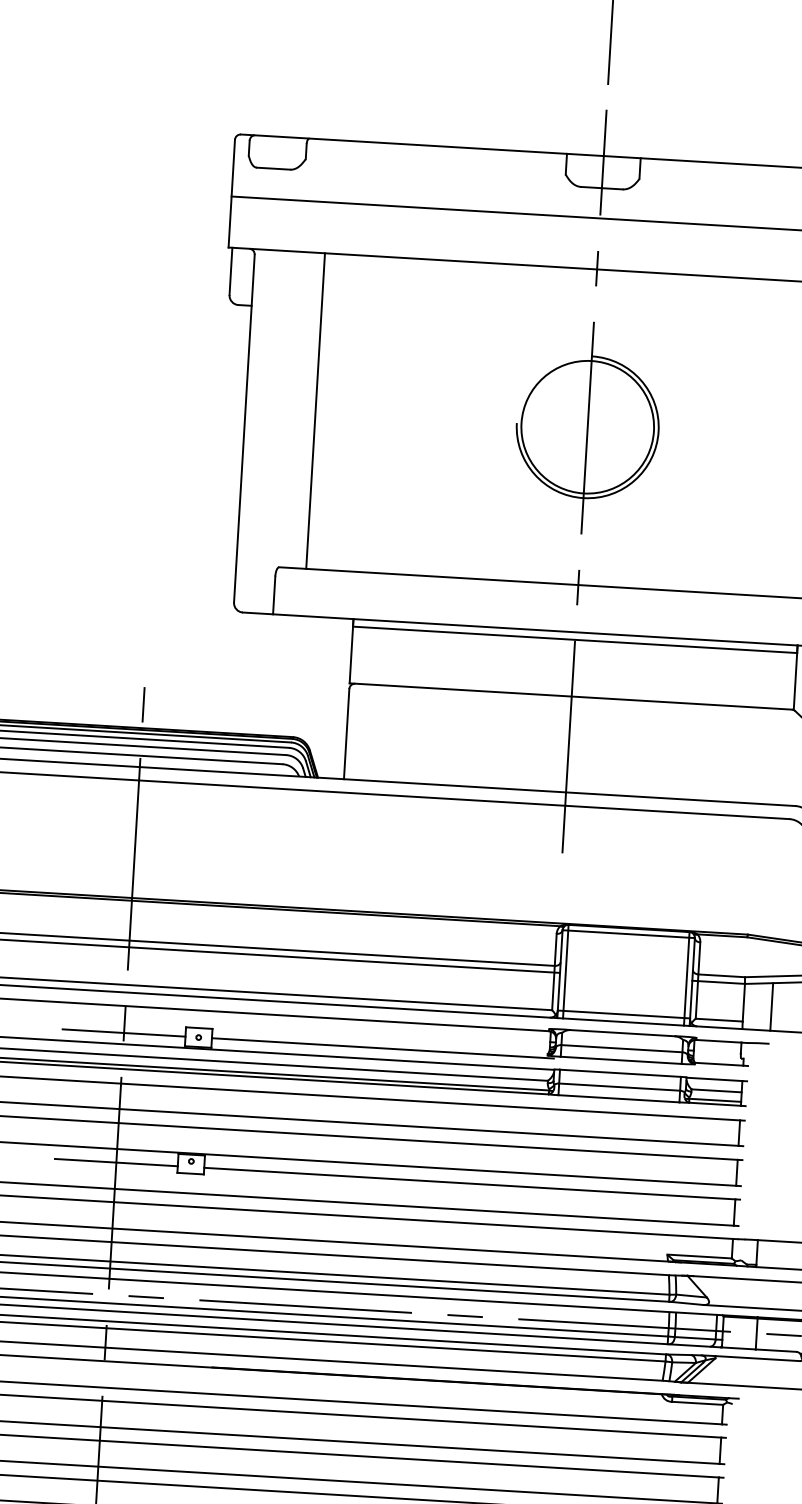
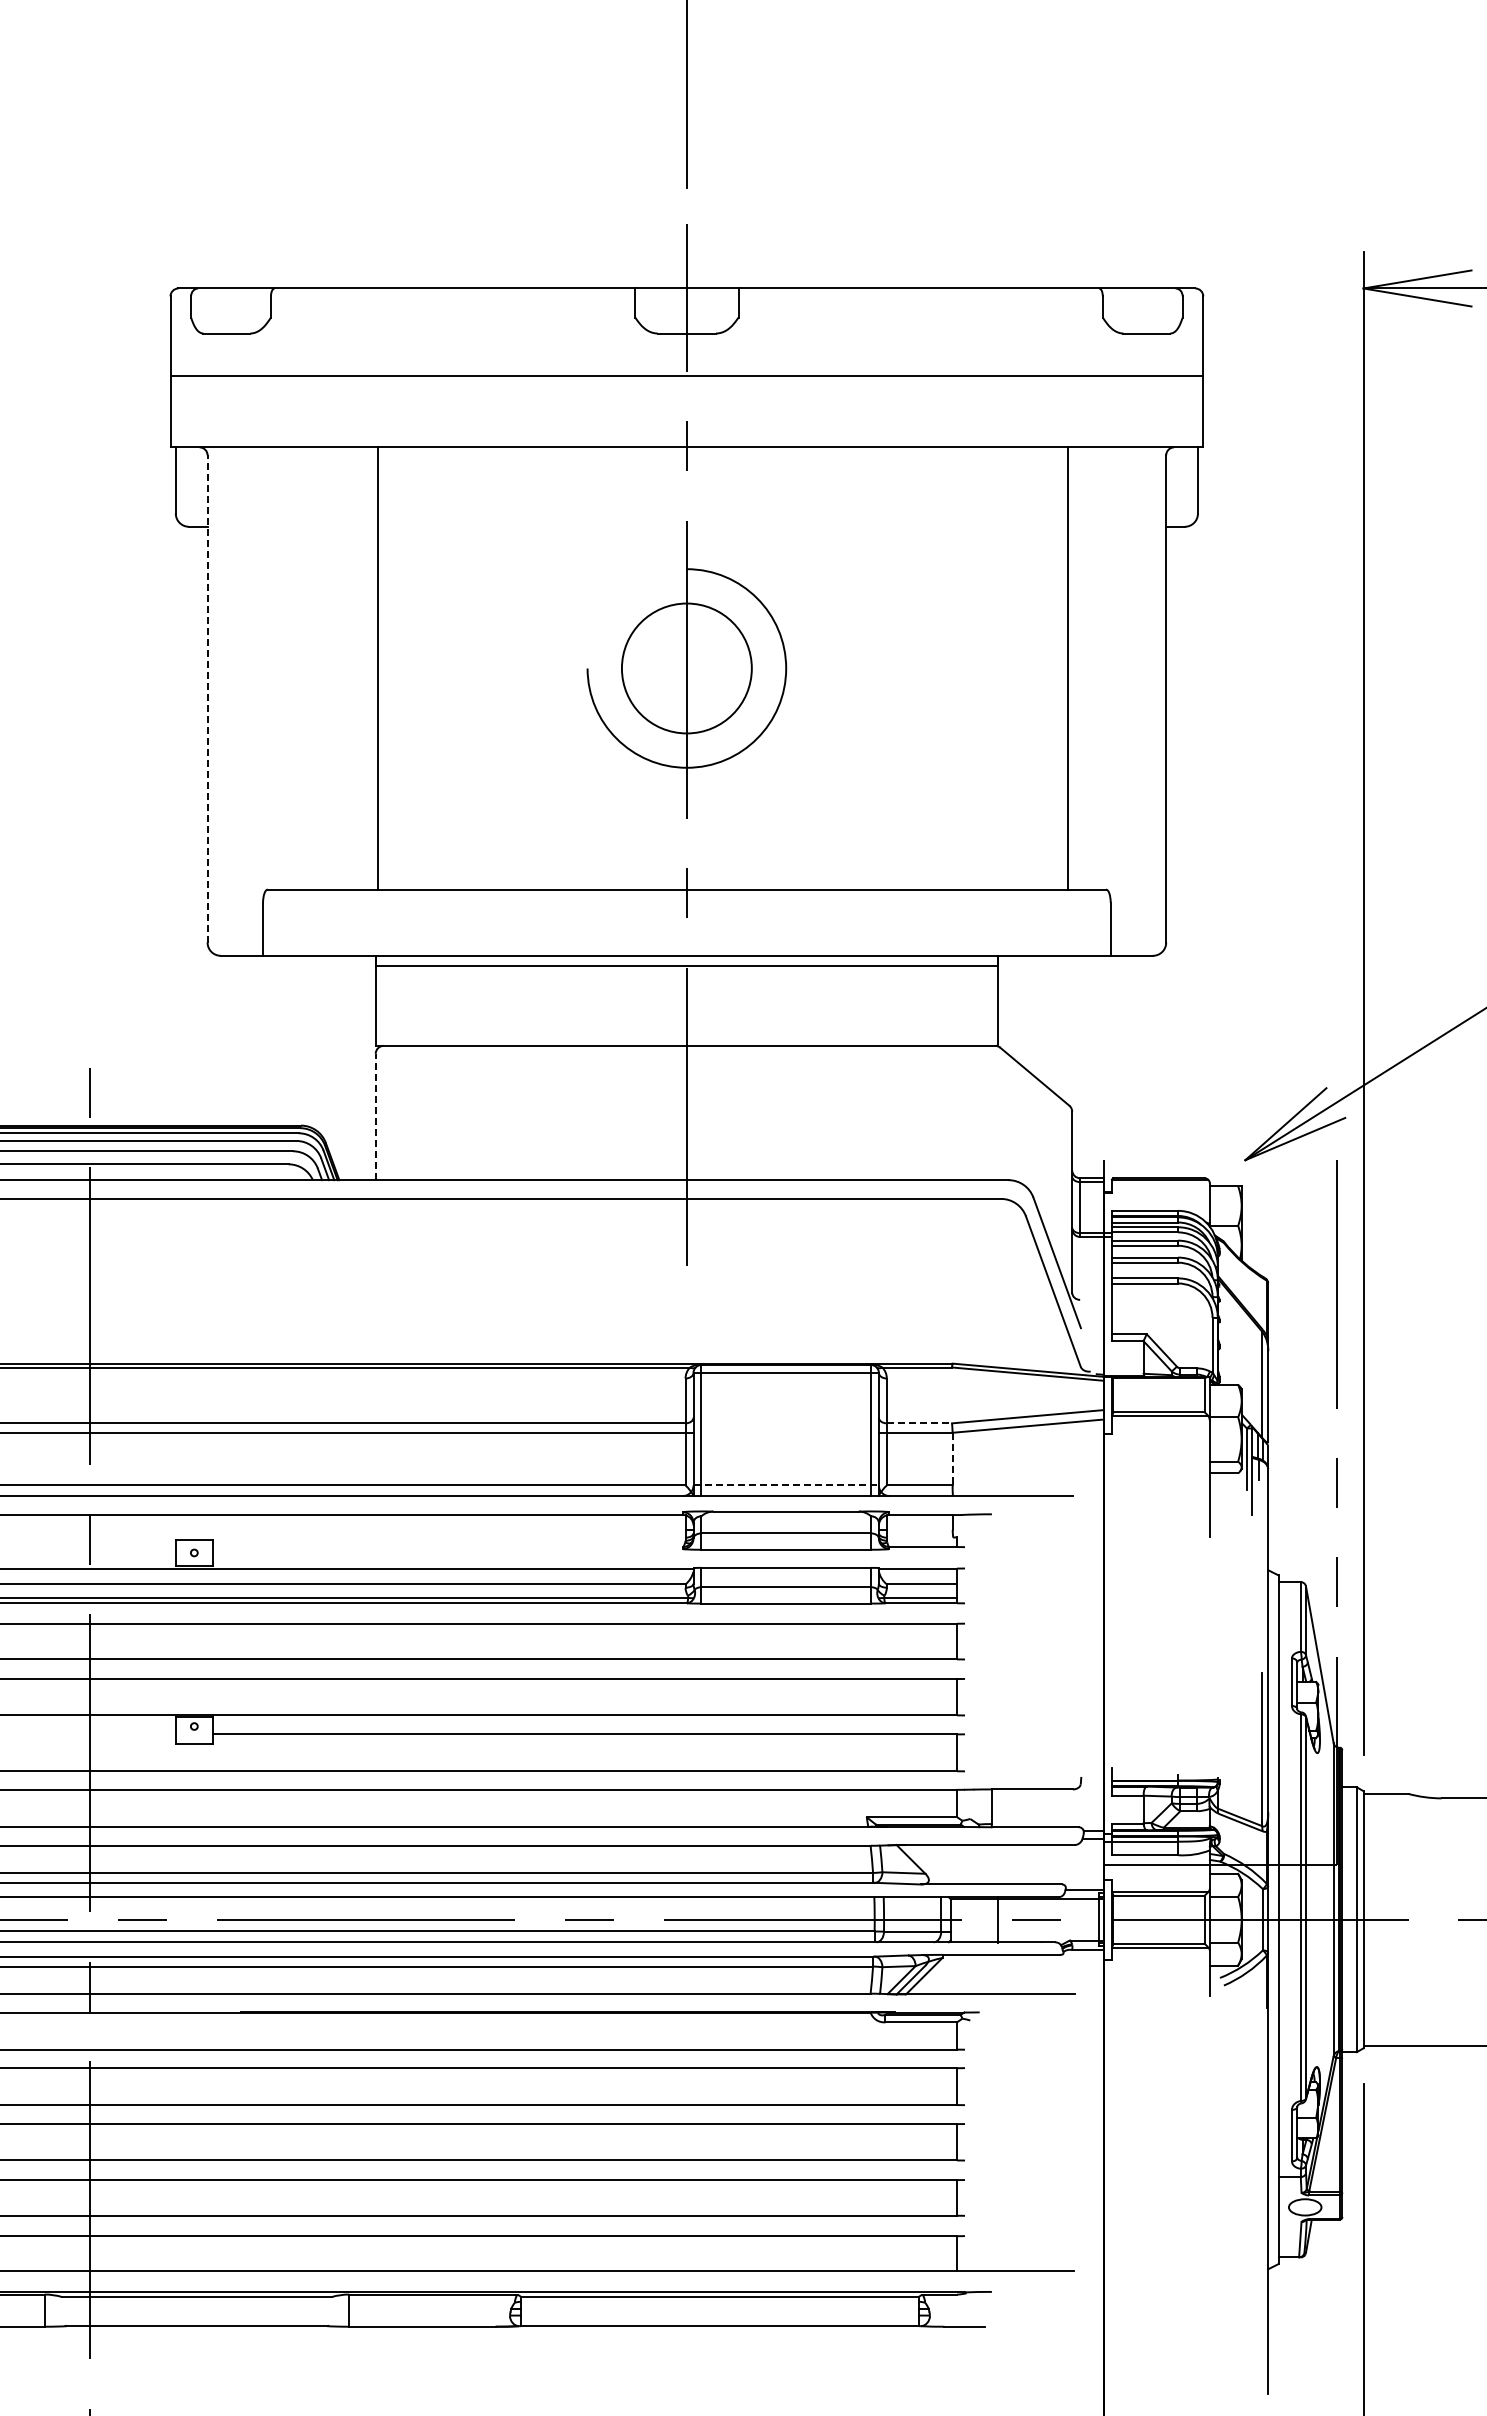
line: (315, 411) -> (377, 668), moved
circle: (587, 427) -> (686, 668), size x0.7
line: (244, 428) -> (207, 698), solid -> dashed
line: (346, 733) -> (375, 1116), solid -> dashed
line: (721, 975) -> (919, 1423), solid -> dashed
line: (743, 1003) -> (952, 1459), solid -> dashed
line: (771, 1006) -> (991, 1462), removed
line: (624, 1014) -> (786, 1485), solid -> dashed
line: (123, 1032) -> (89, 1552), removed
line: (382, 1048) -> (451, 1552), removed
line: (116, 1162) -> (89, 1734), removed

